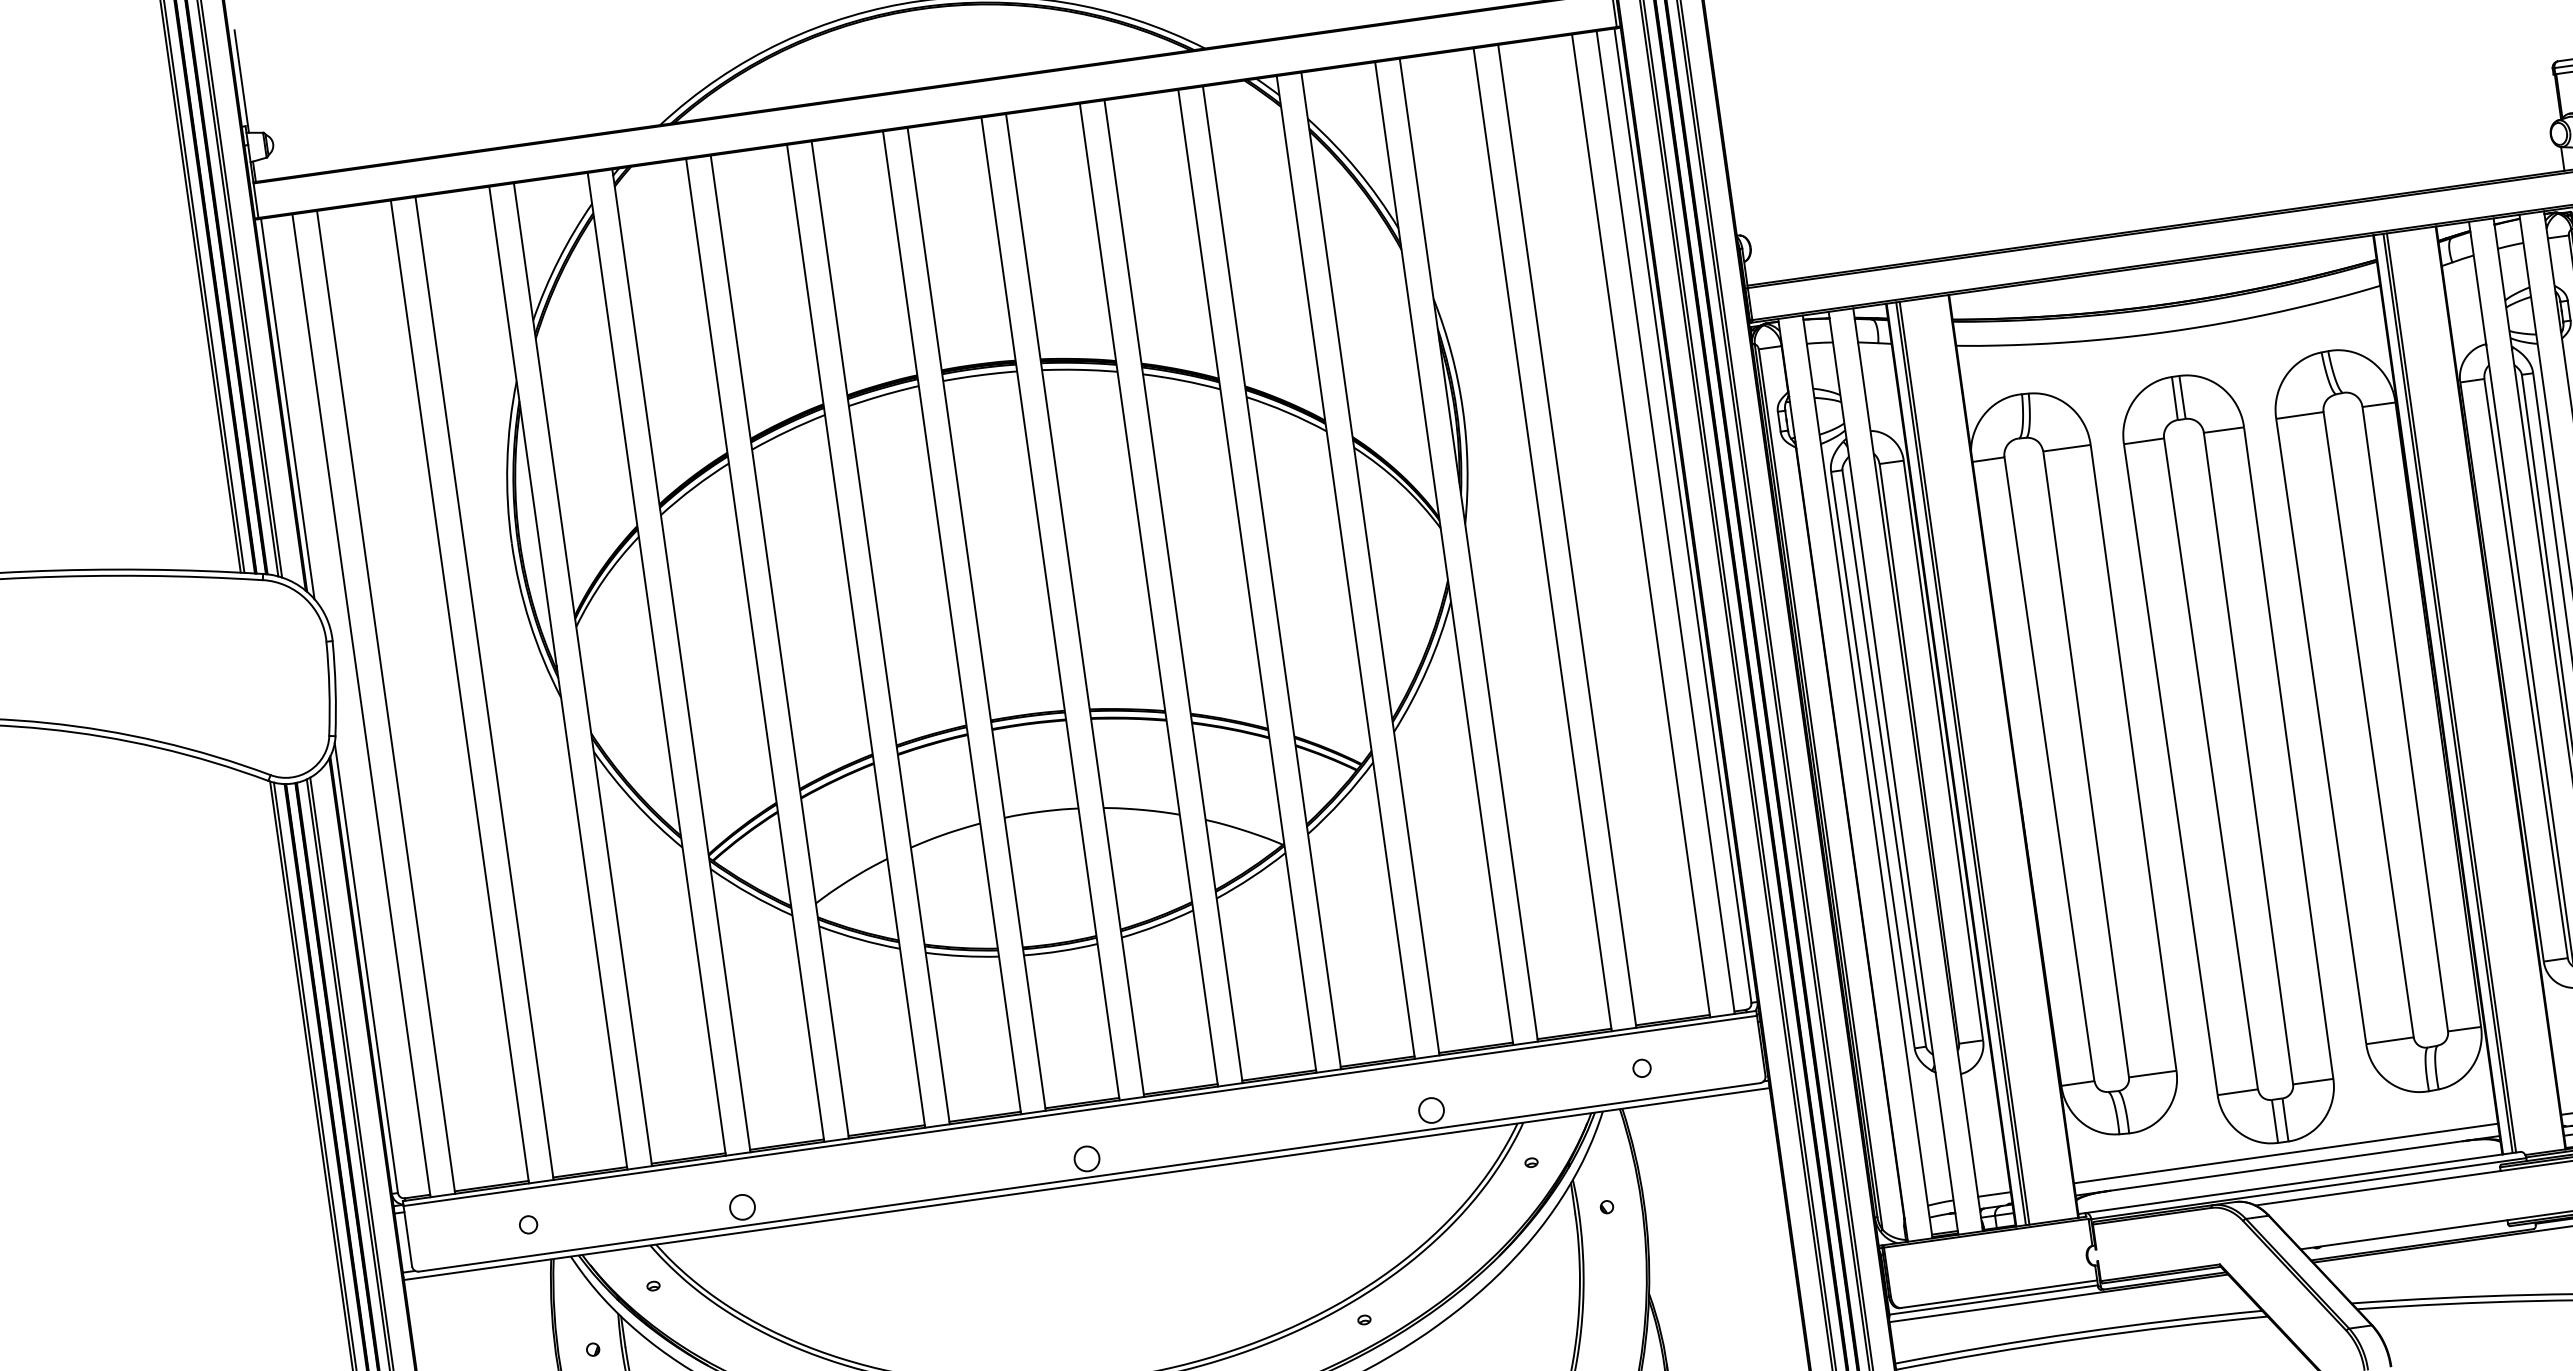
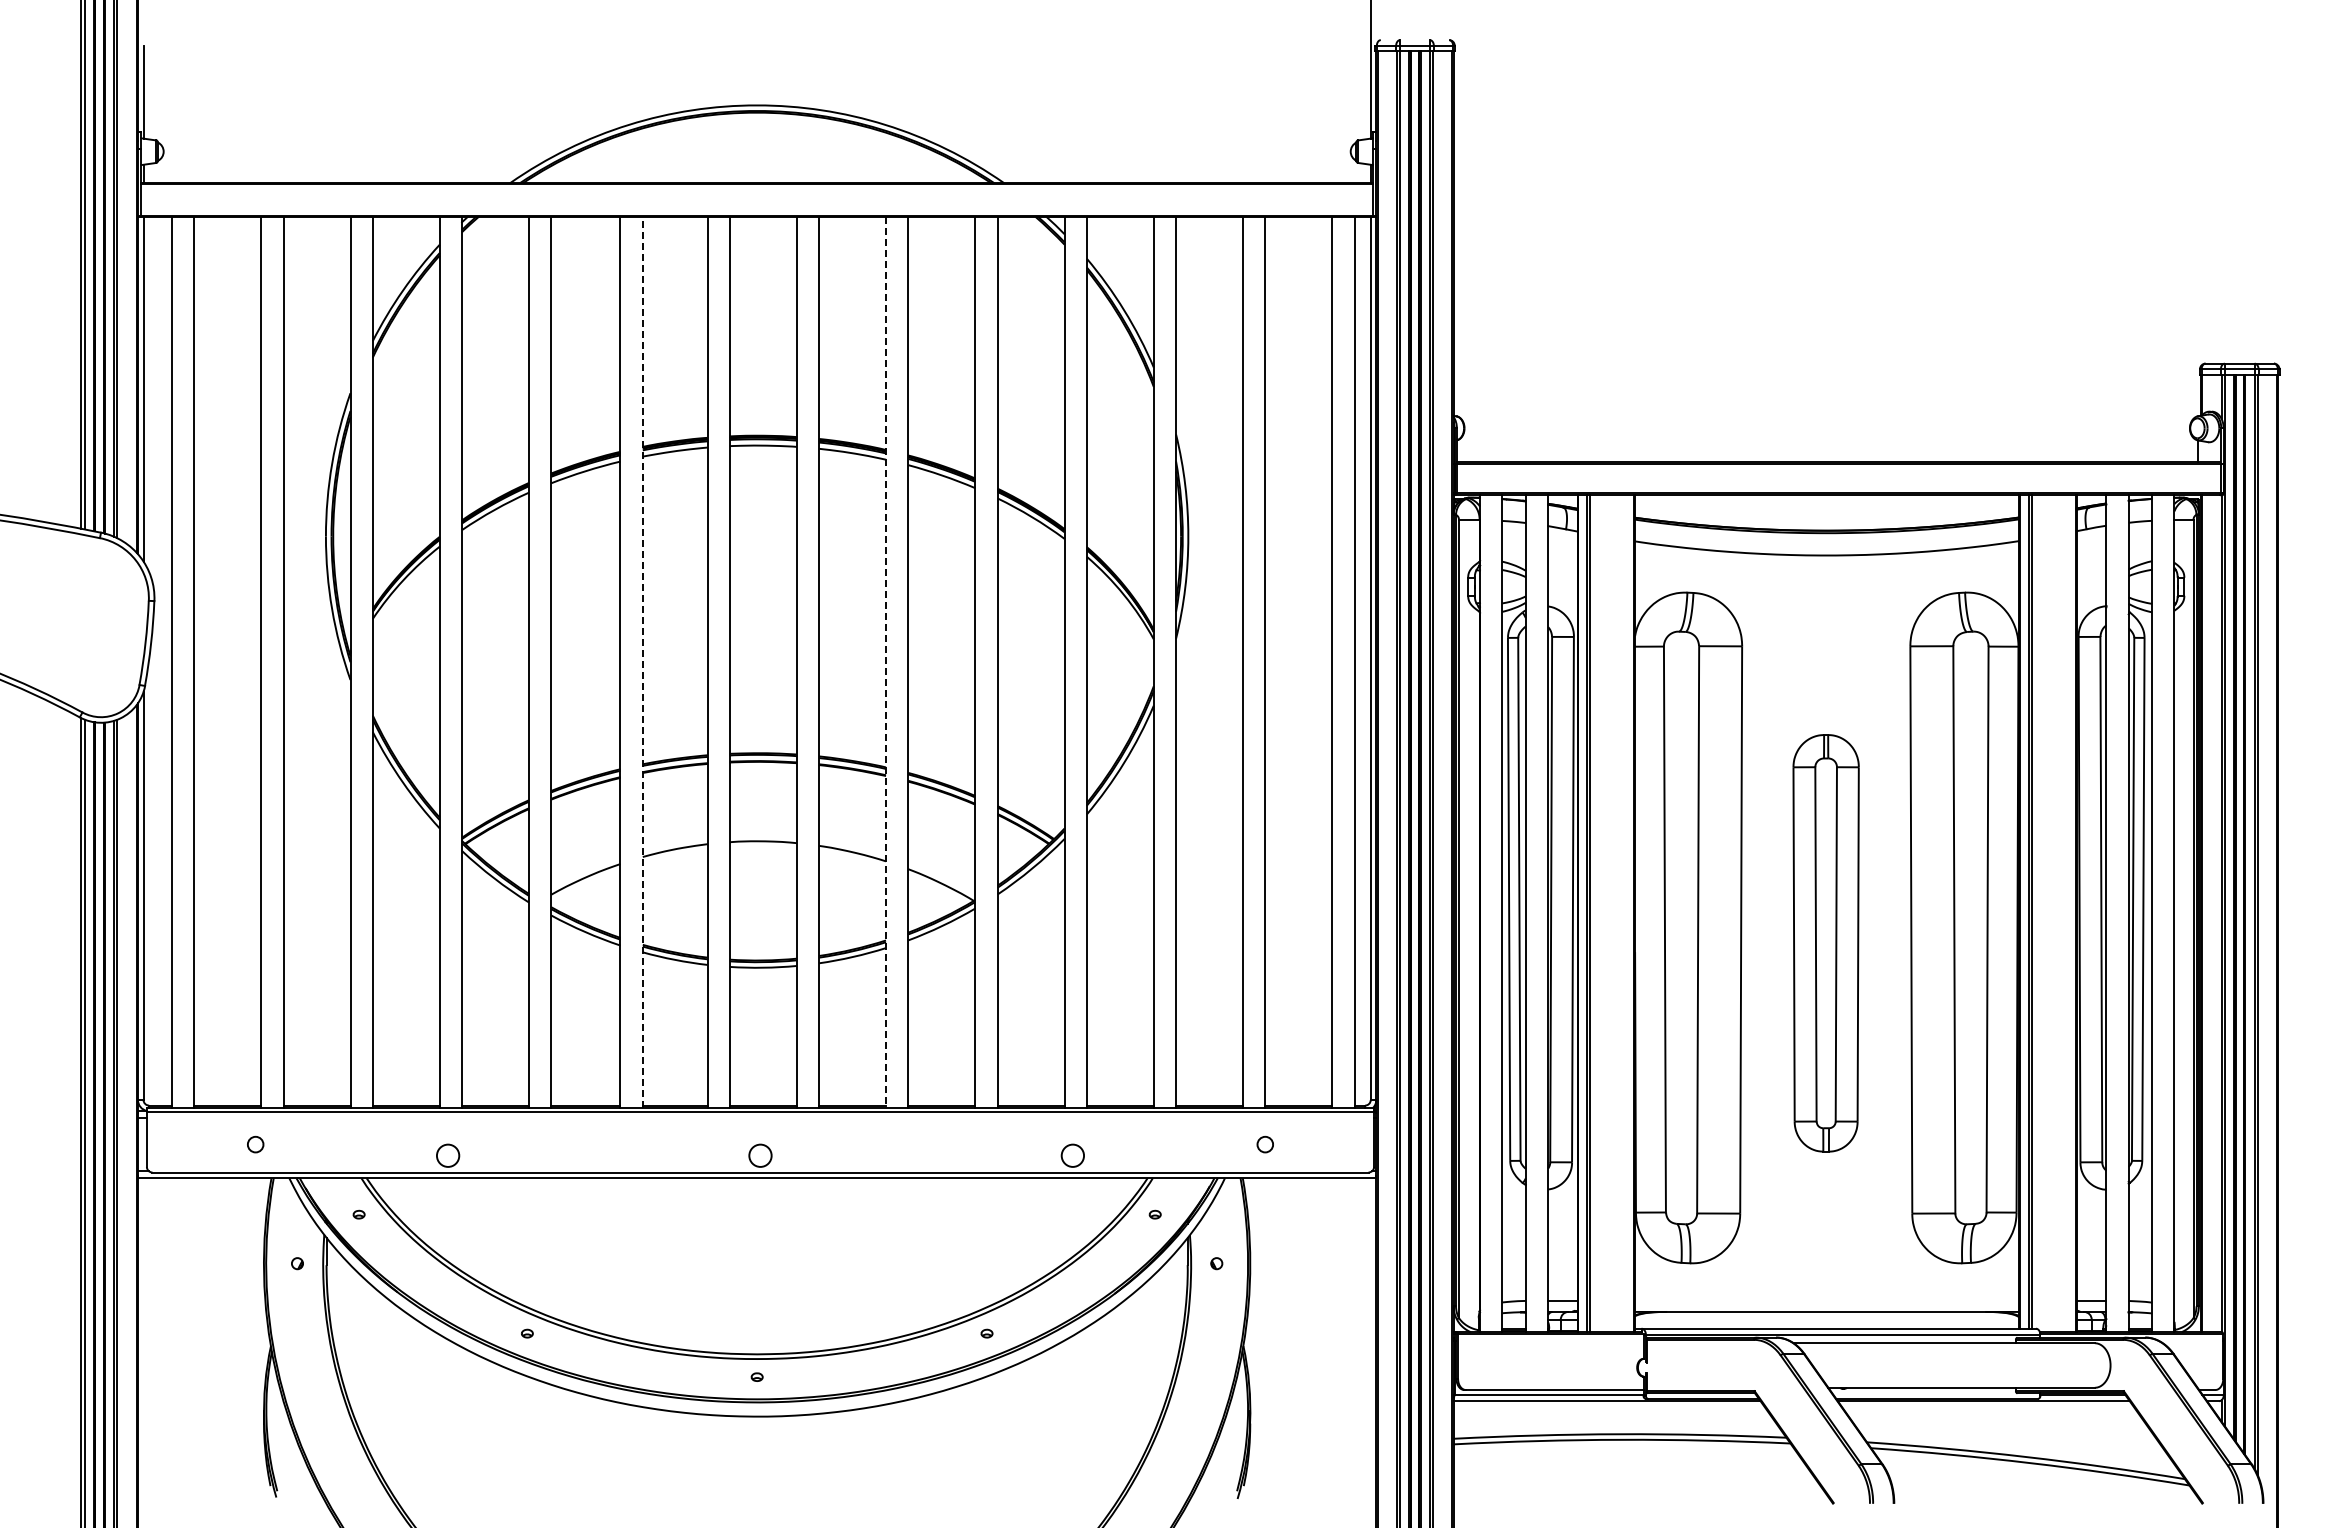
line: (1149, 595) -> (886, 662), solid -> dashed
line: (880, 633) -> (642, 662), solid -> dashed
part: (2228, 759) -> (1825, 943), size x0.6
line: (2286, 1153) -> (1827, 1300), removed

